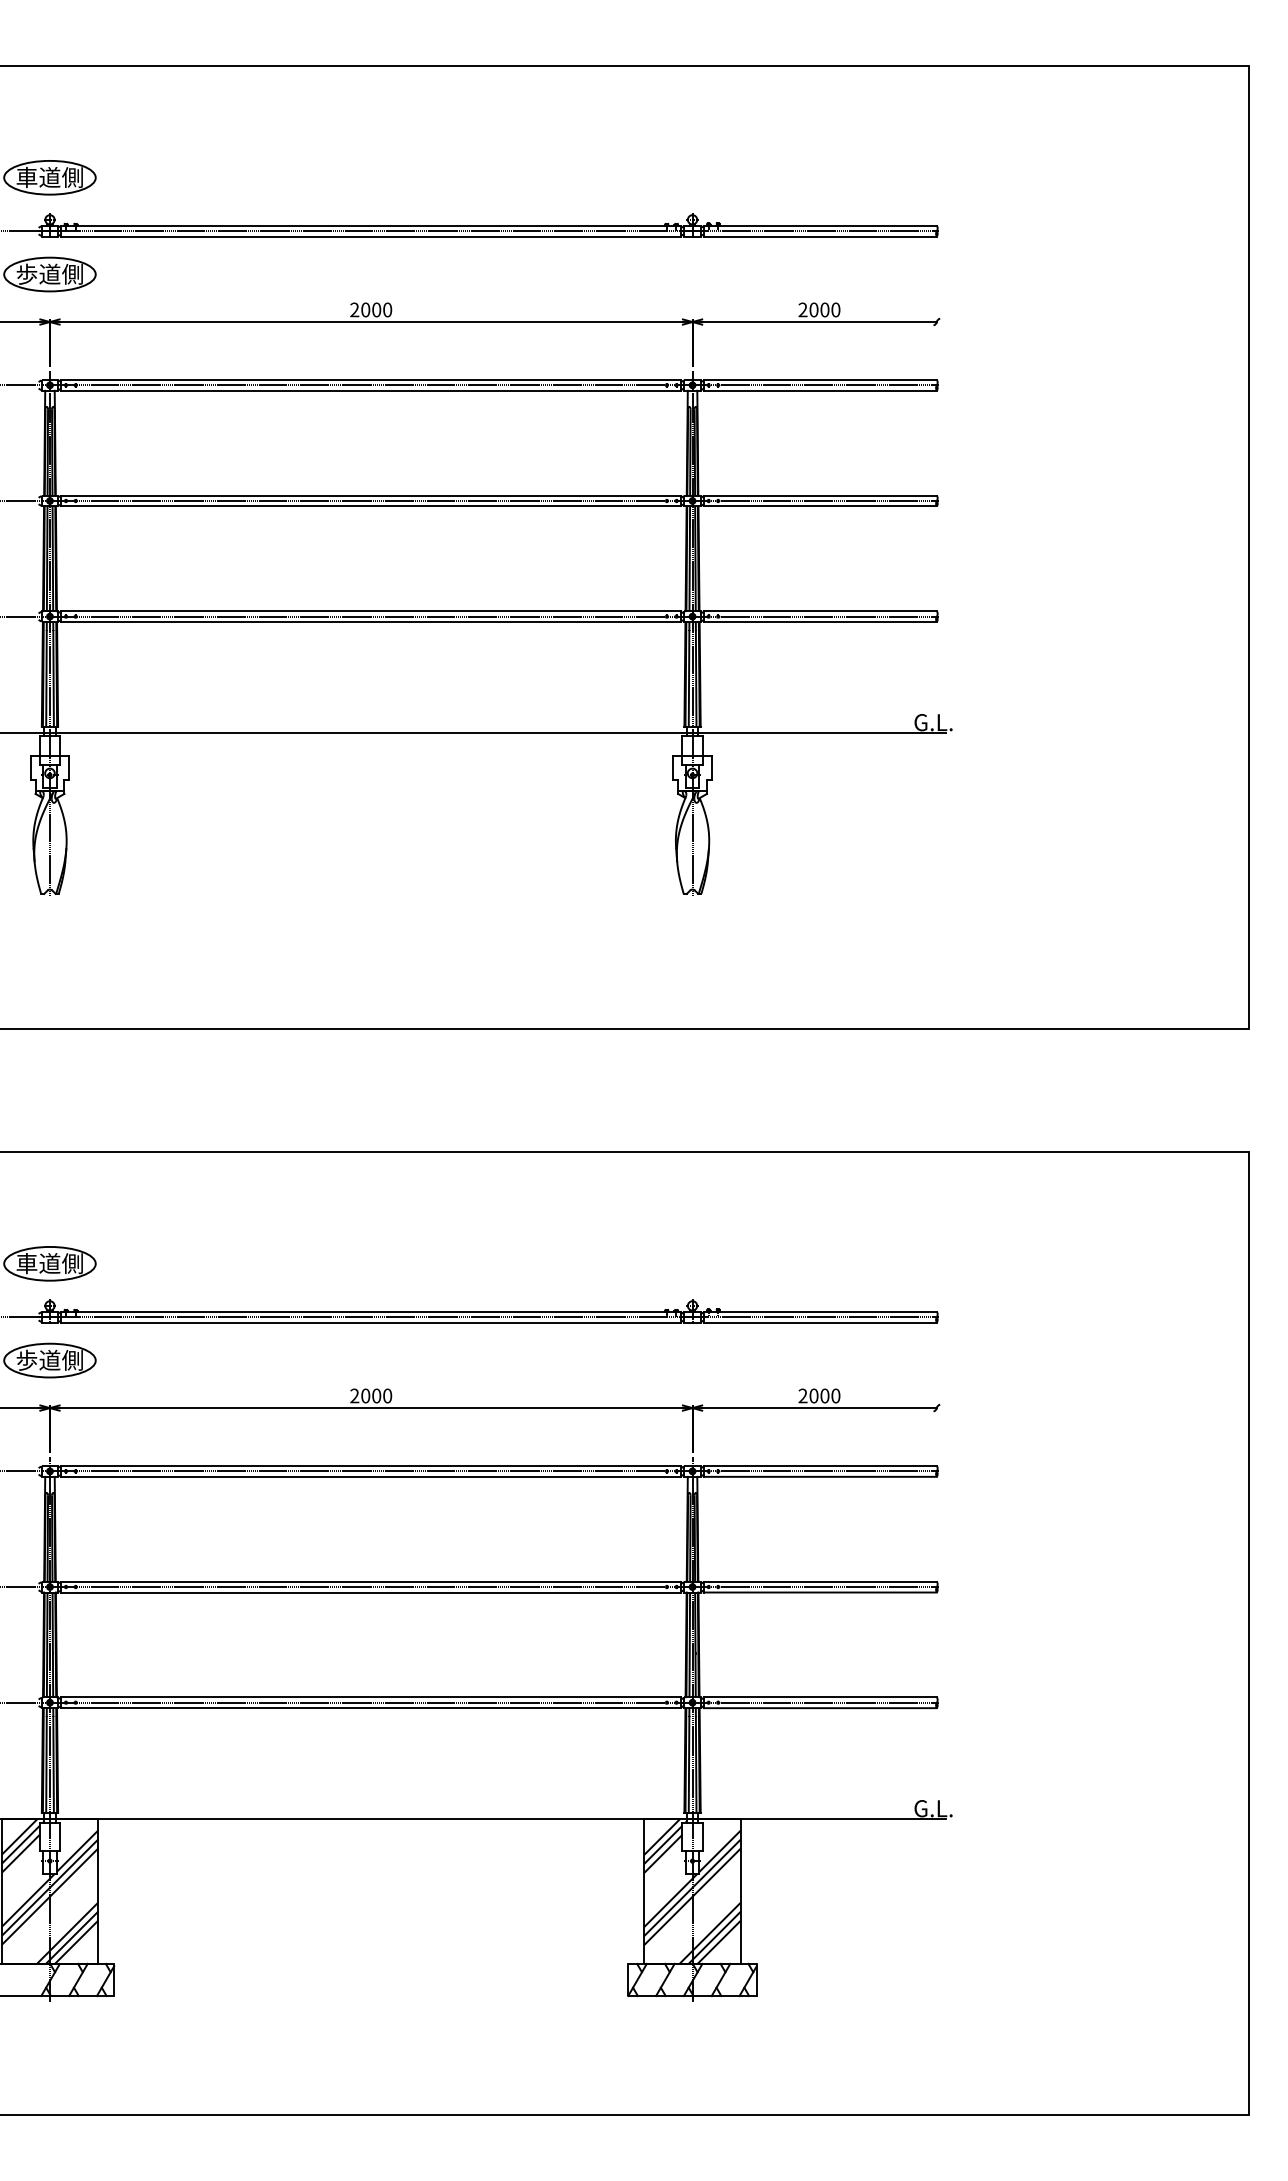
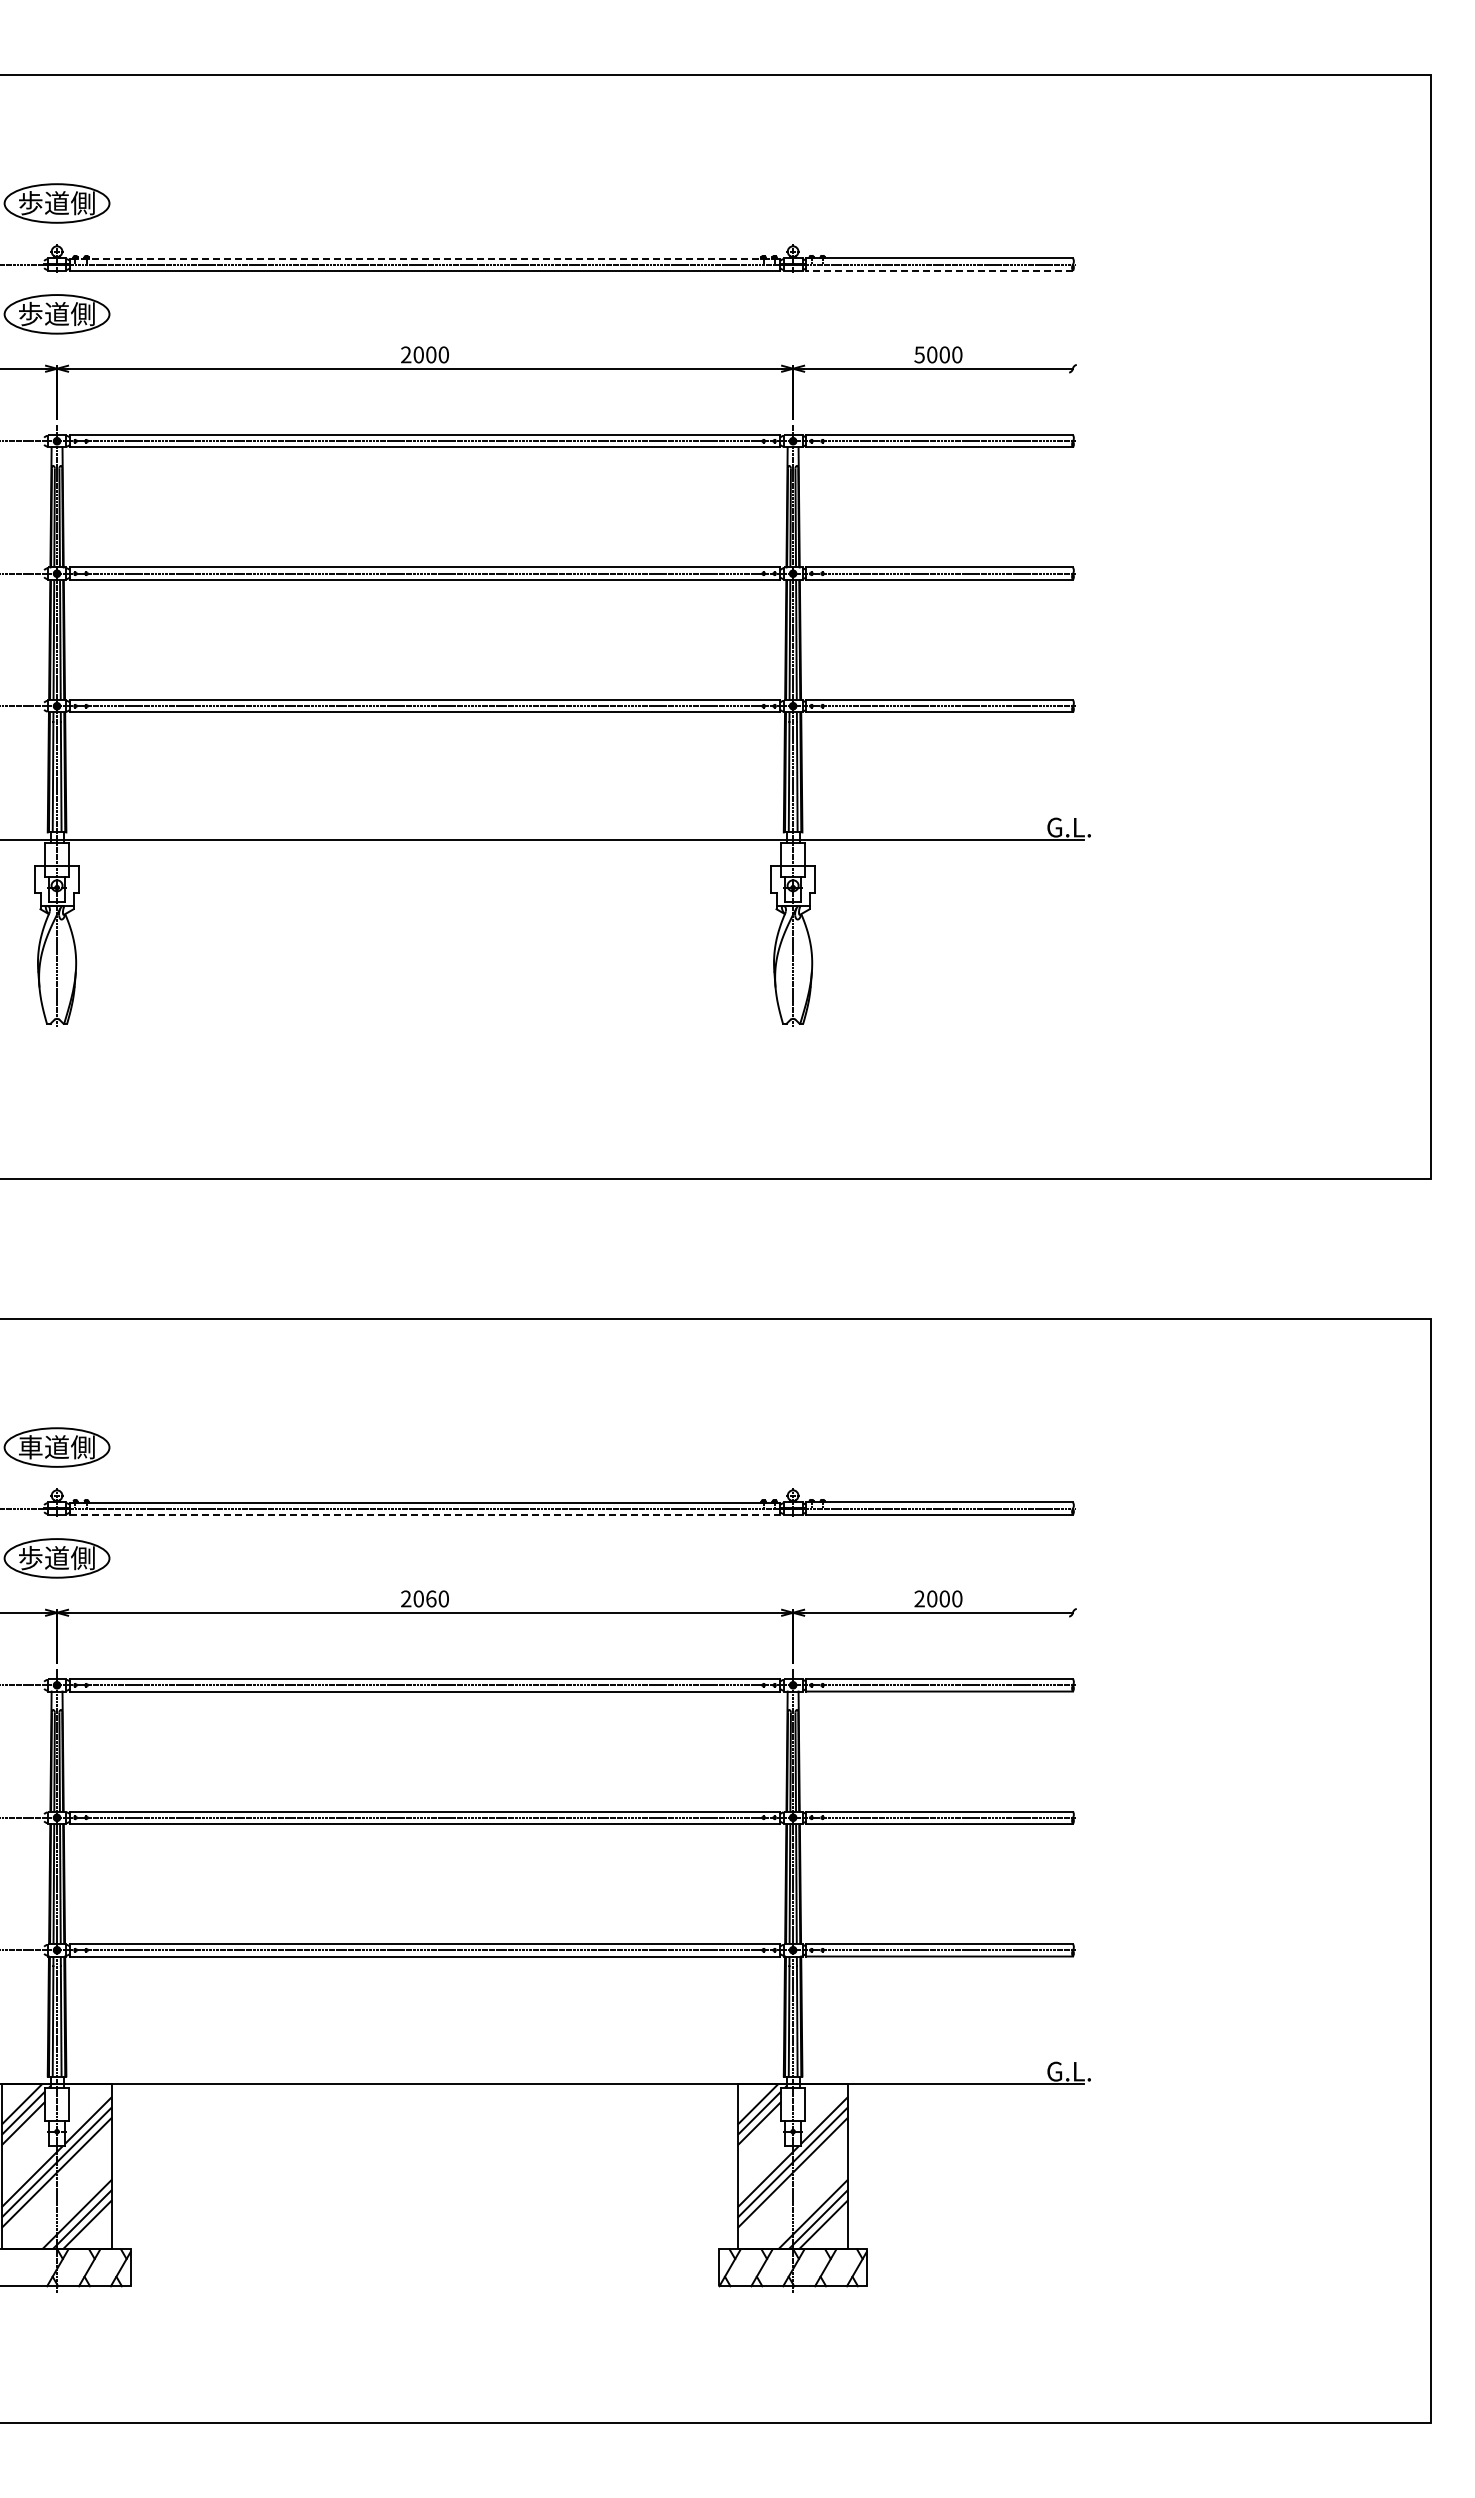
text: (26, 177) -> (30, 203), 車道側 -> 歩道側
line: (371, 225) -> (425, 258), solid -> dashed
line: (819, 236) -> (938, 270), solid -> dashed
text: (802, 309) -> (919, 354), 2000 -> 5000
line: (371, 1323) -> (425, 1515), solid -> dashed
text: (376, 1395) -> (431, 1598), 2000 -> 2060

